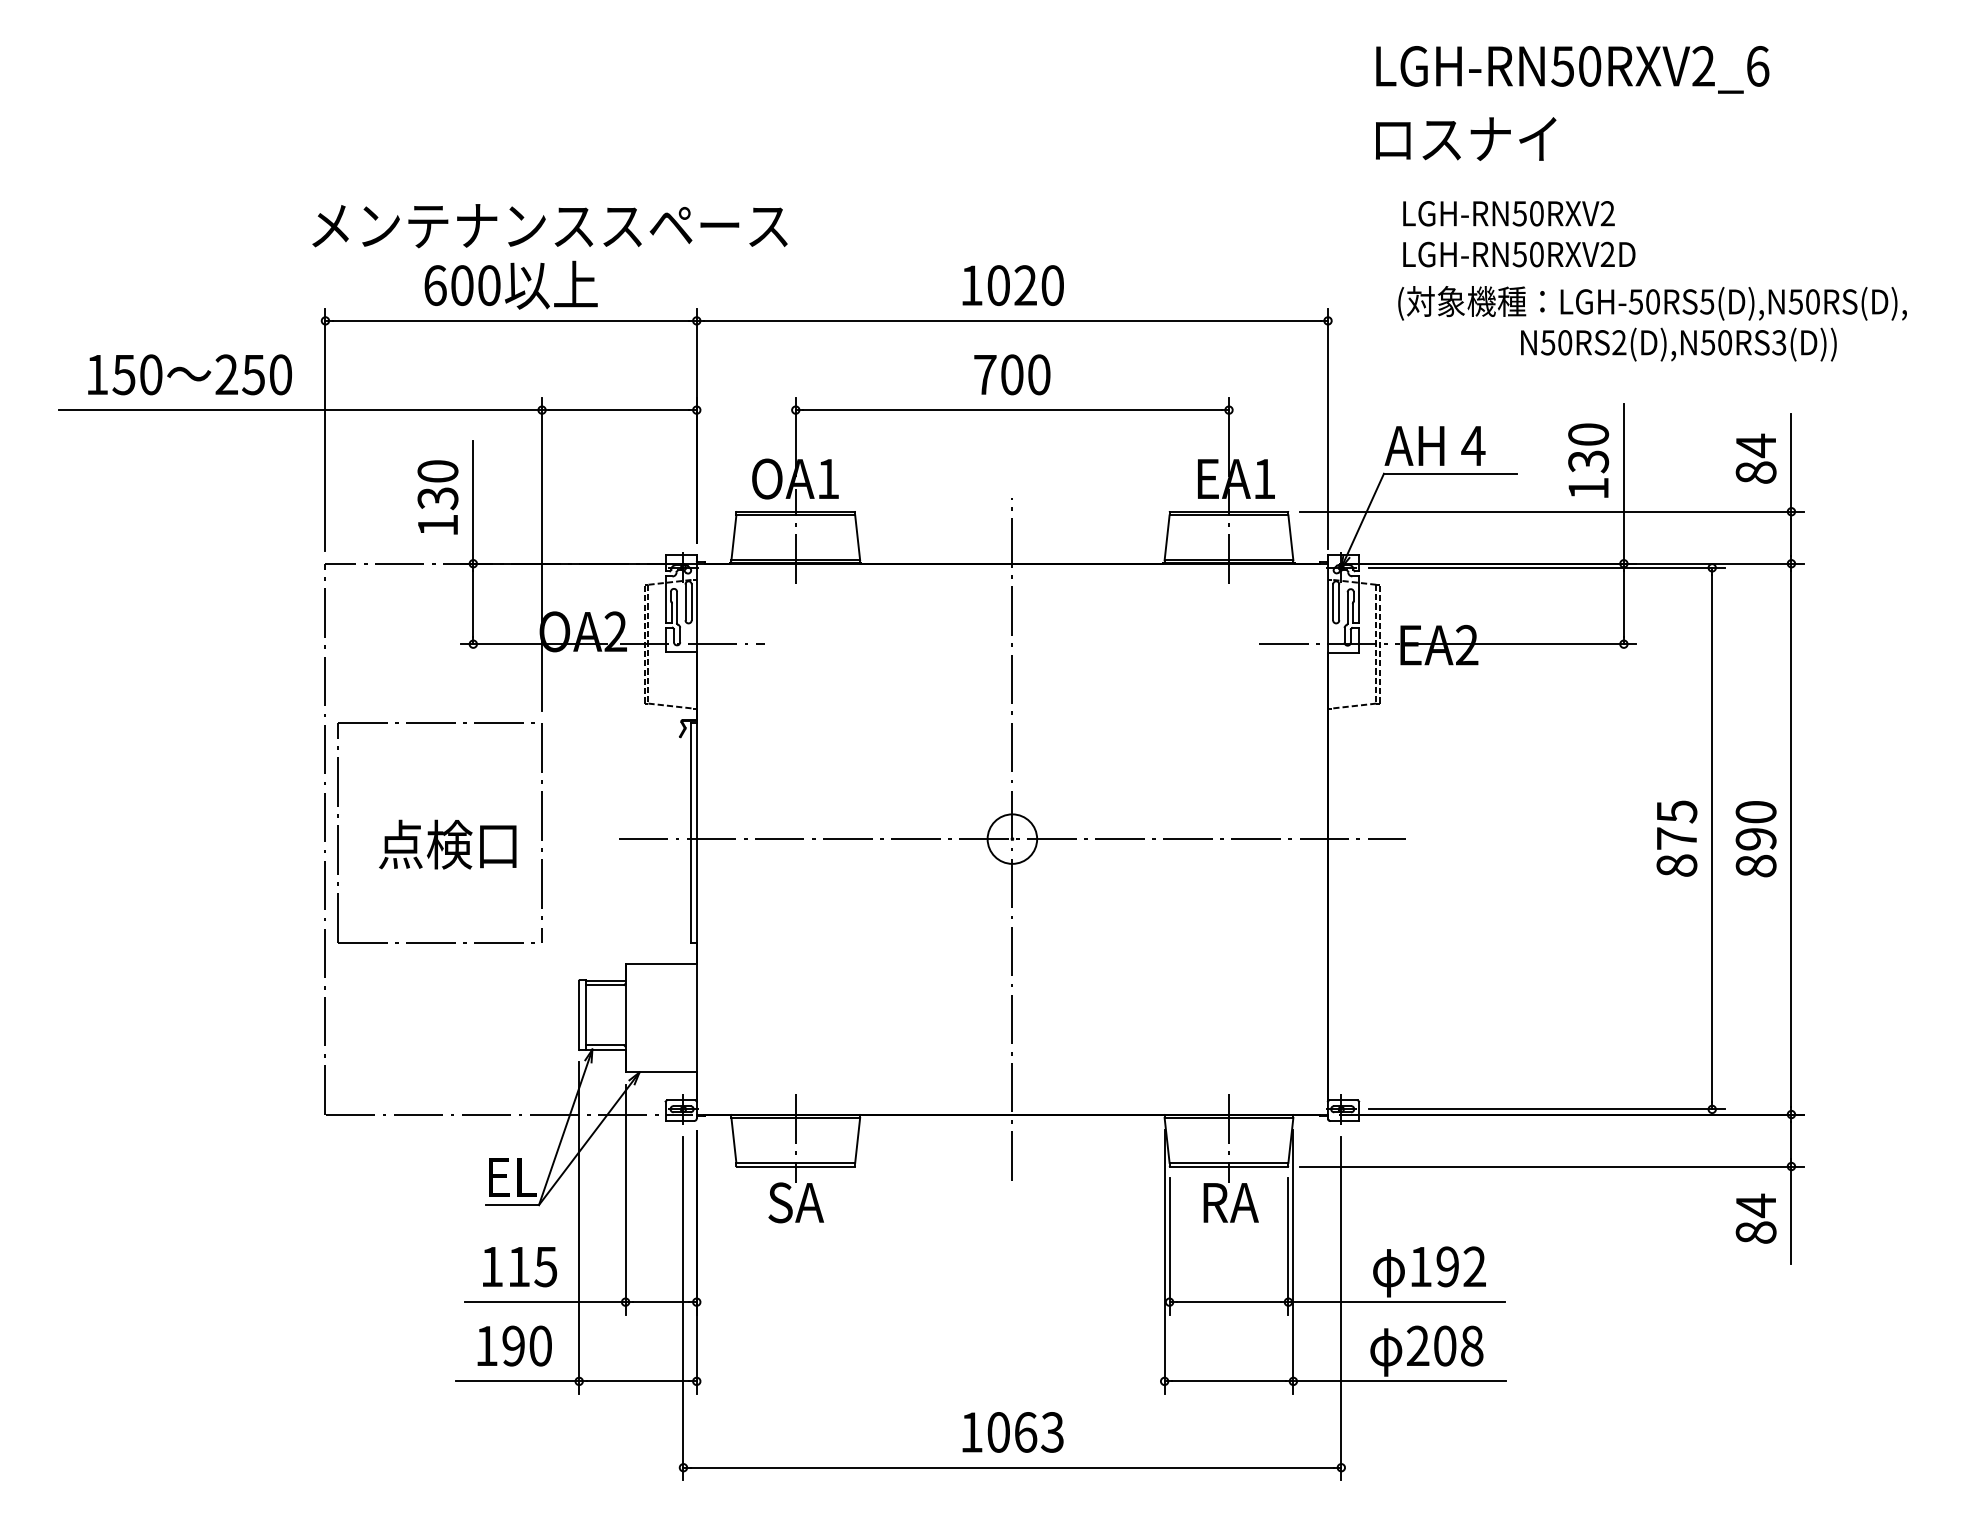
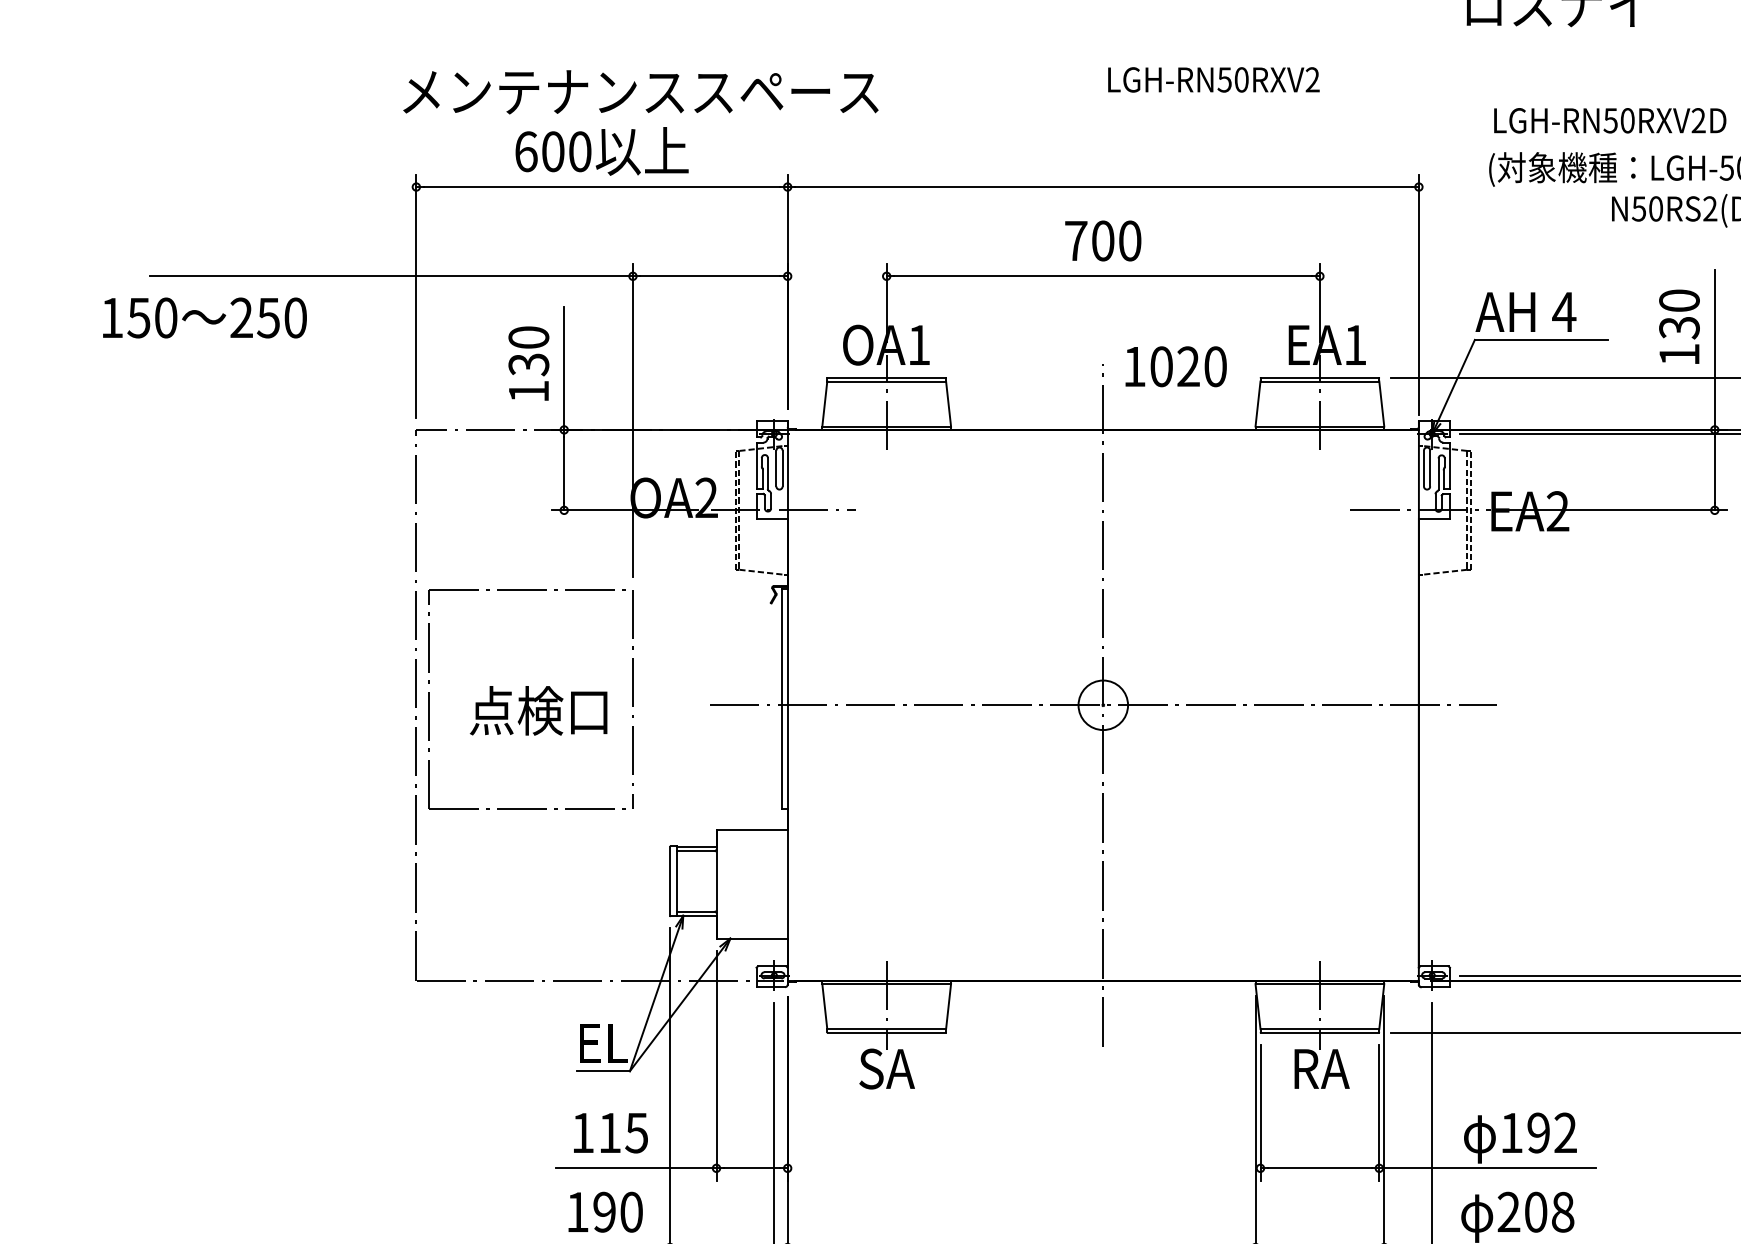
text: (1508, 213) -> (1213, 79), moved
text: (1012, 285) -> (1175, 366), moved
text: (189, 374) -> (204, 317), moved

